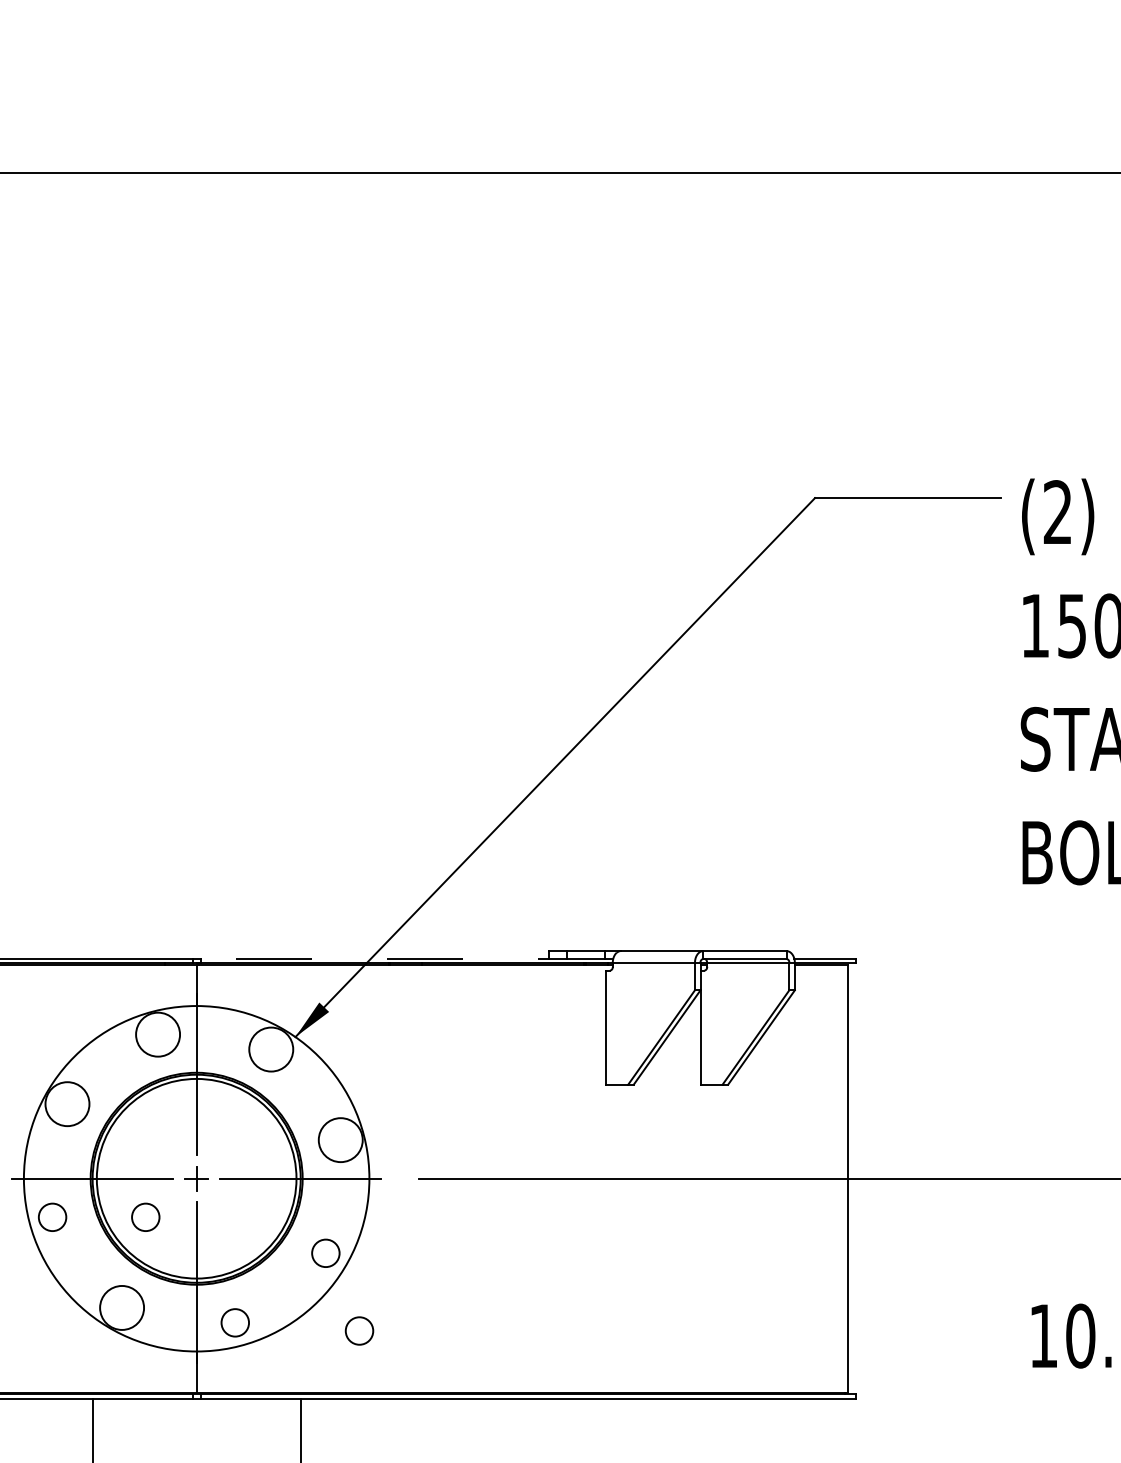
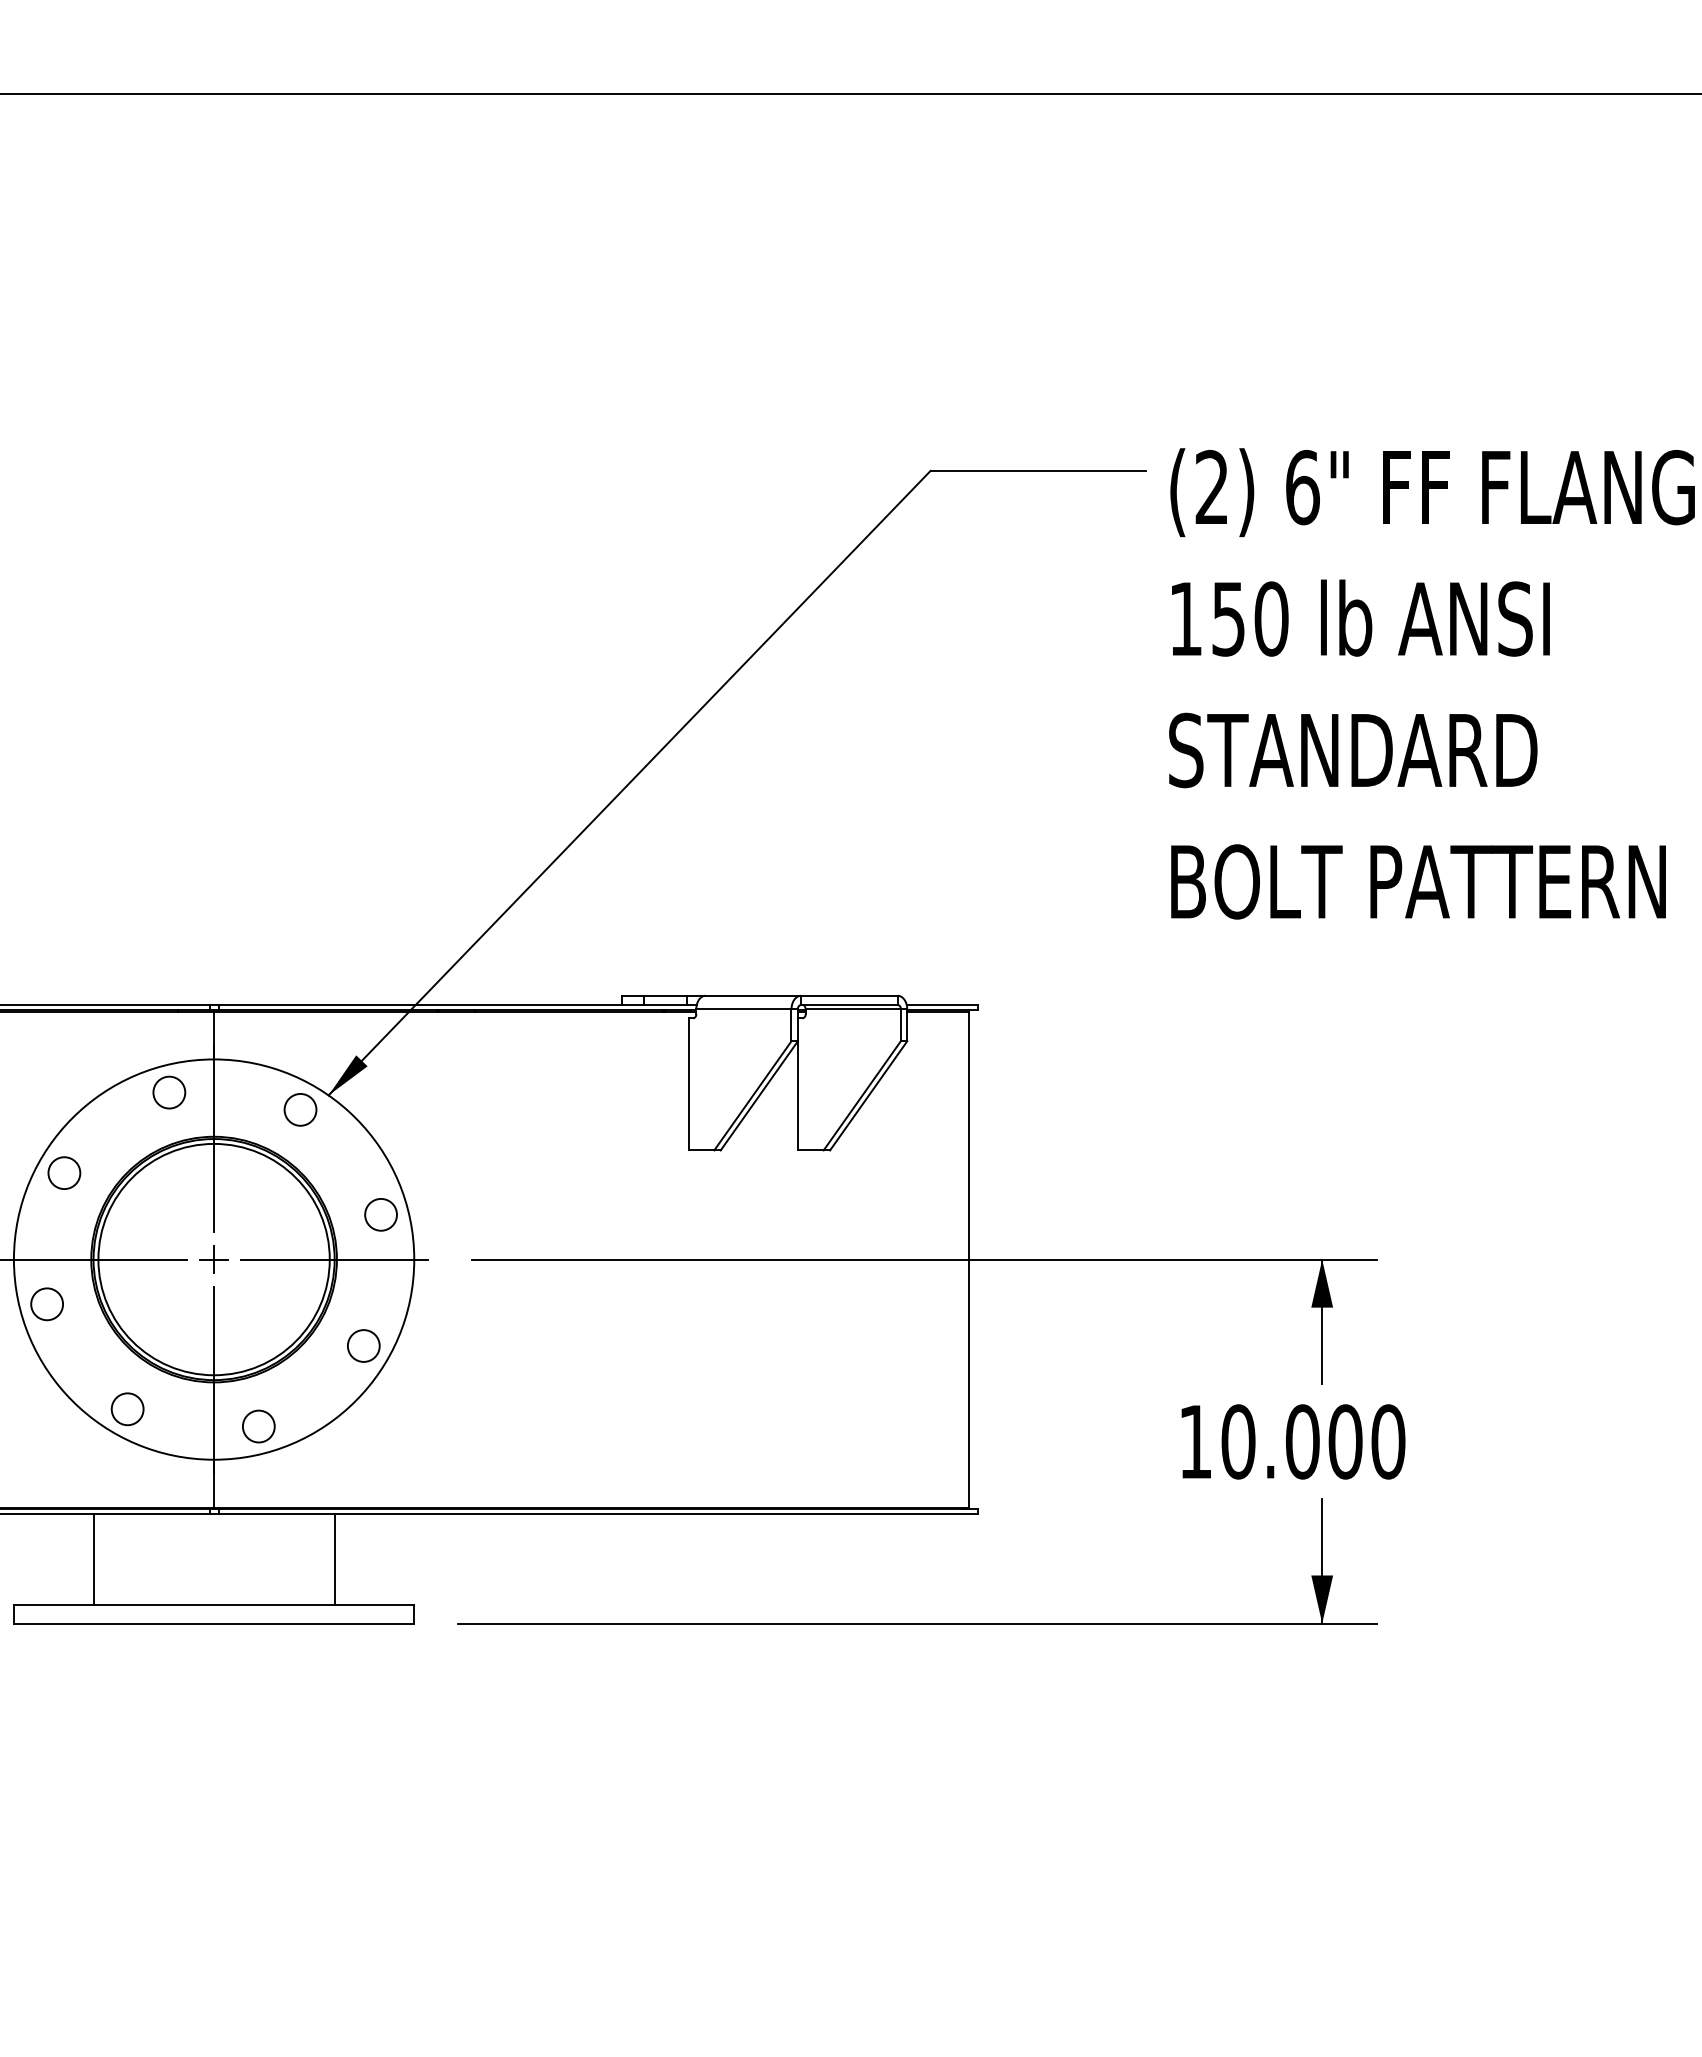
line: (406, 958) -> (457, 1004), dashed -> solid
circle: (158, 1034) -> (169, 1092), size x0.62
circle: (271, 1049) -> (300, 1109), size x0.62
circle: (67, 1104) -> (64, 1173), size x0.62
circle: (341, 1139) -> (381, 1214), size x0.62
circle: (145, 1217) -> (154, 1304), removed
circle: (121, 1308) -> (127, 1409), size x0.62
circle: (359, 1330) -> (402, 1435), removed

